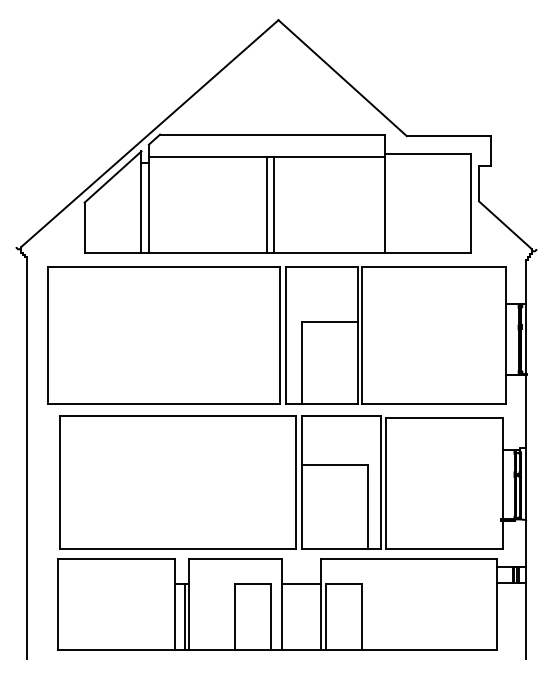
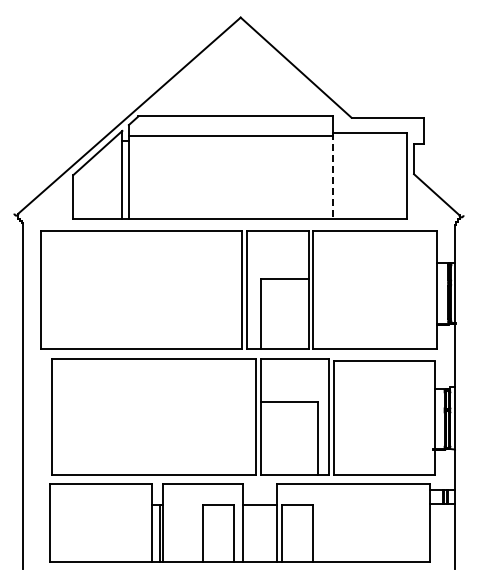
line: (384, 204) -> (332, 176), solid -> dashed
line: (266, 205) -> (230, 177), removed
line: (274, 205) -> (237, 177), removed

